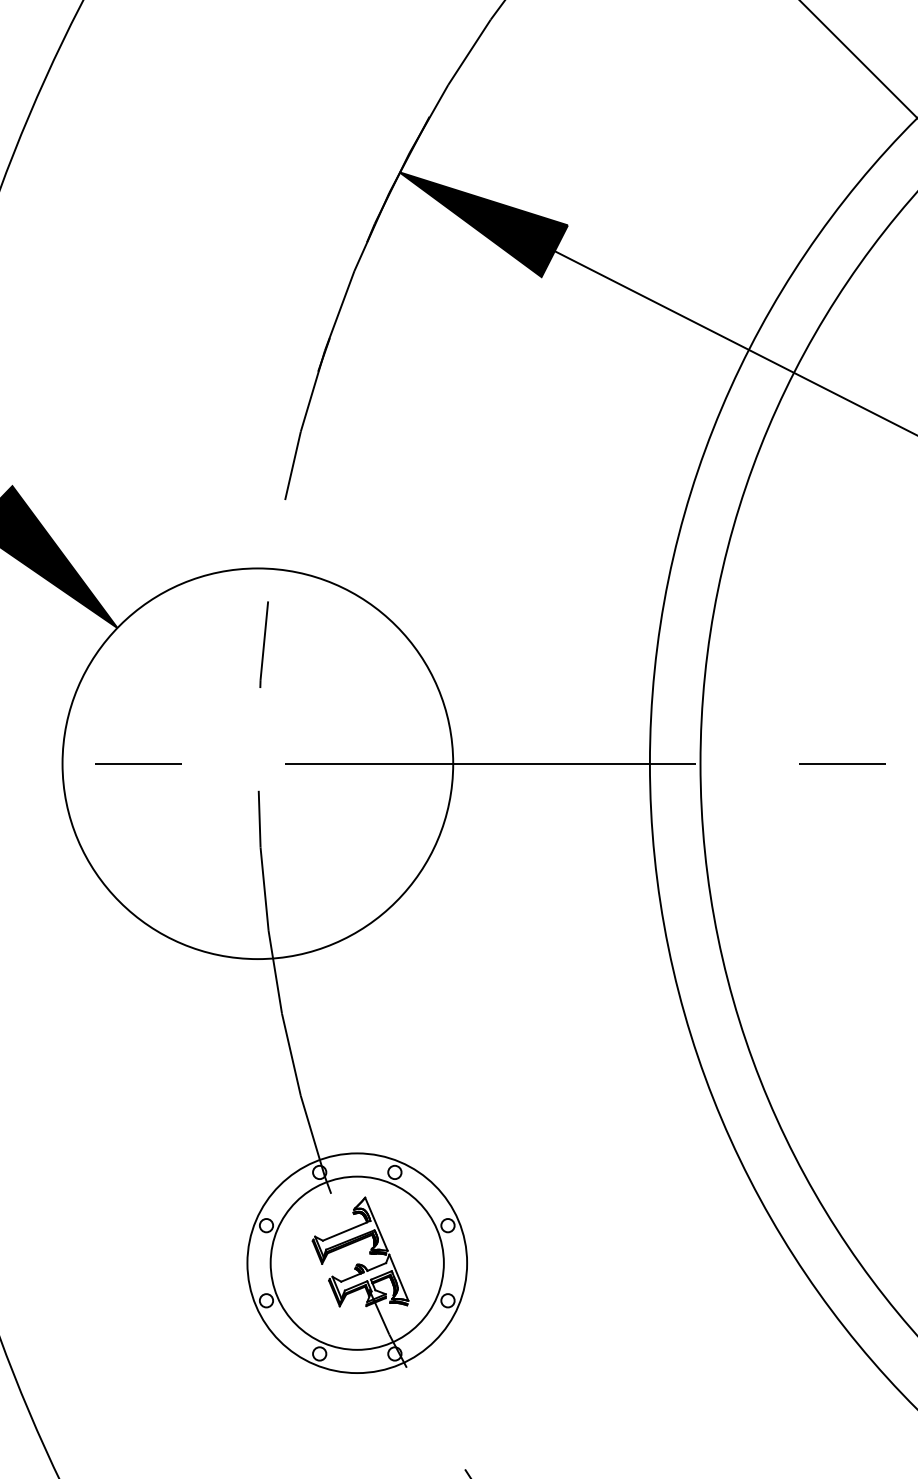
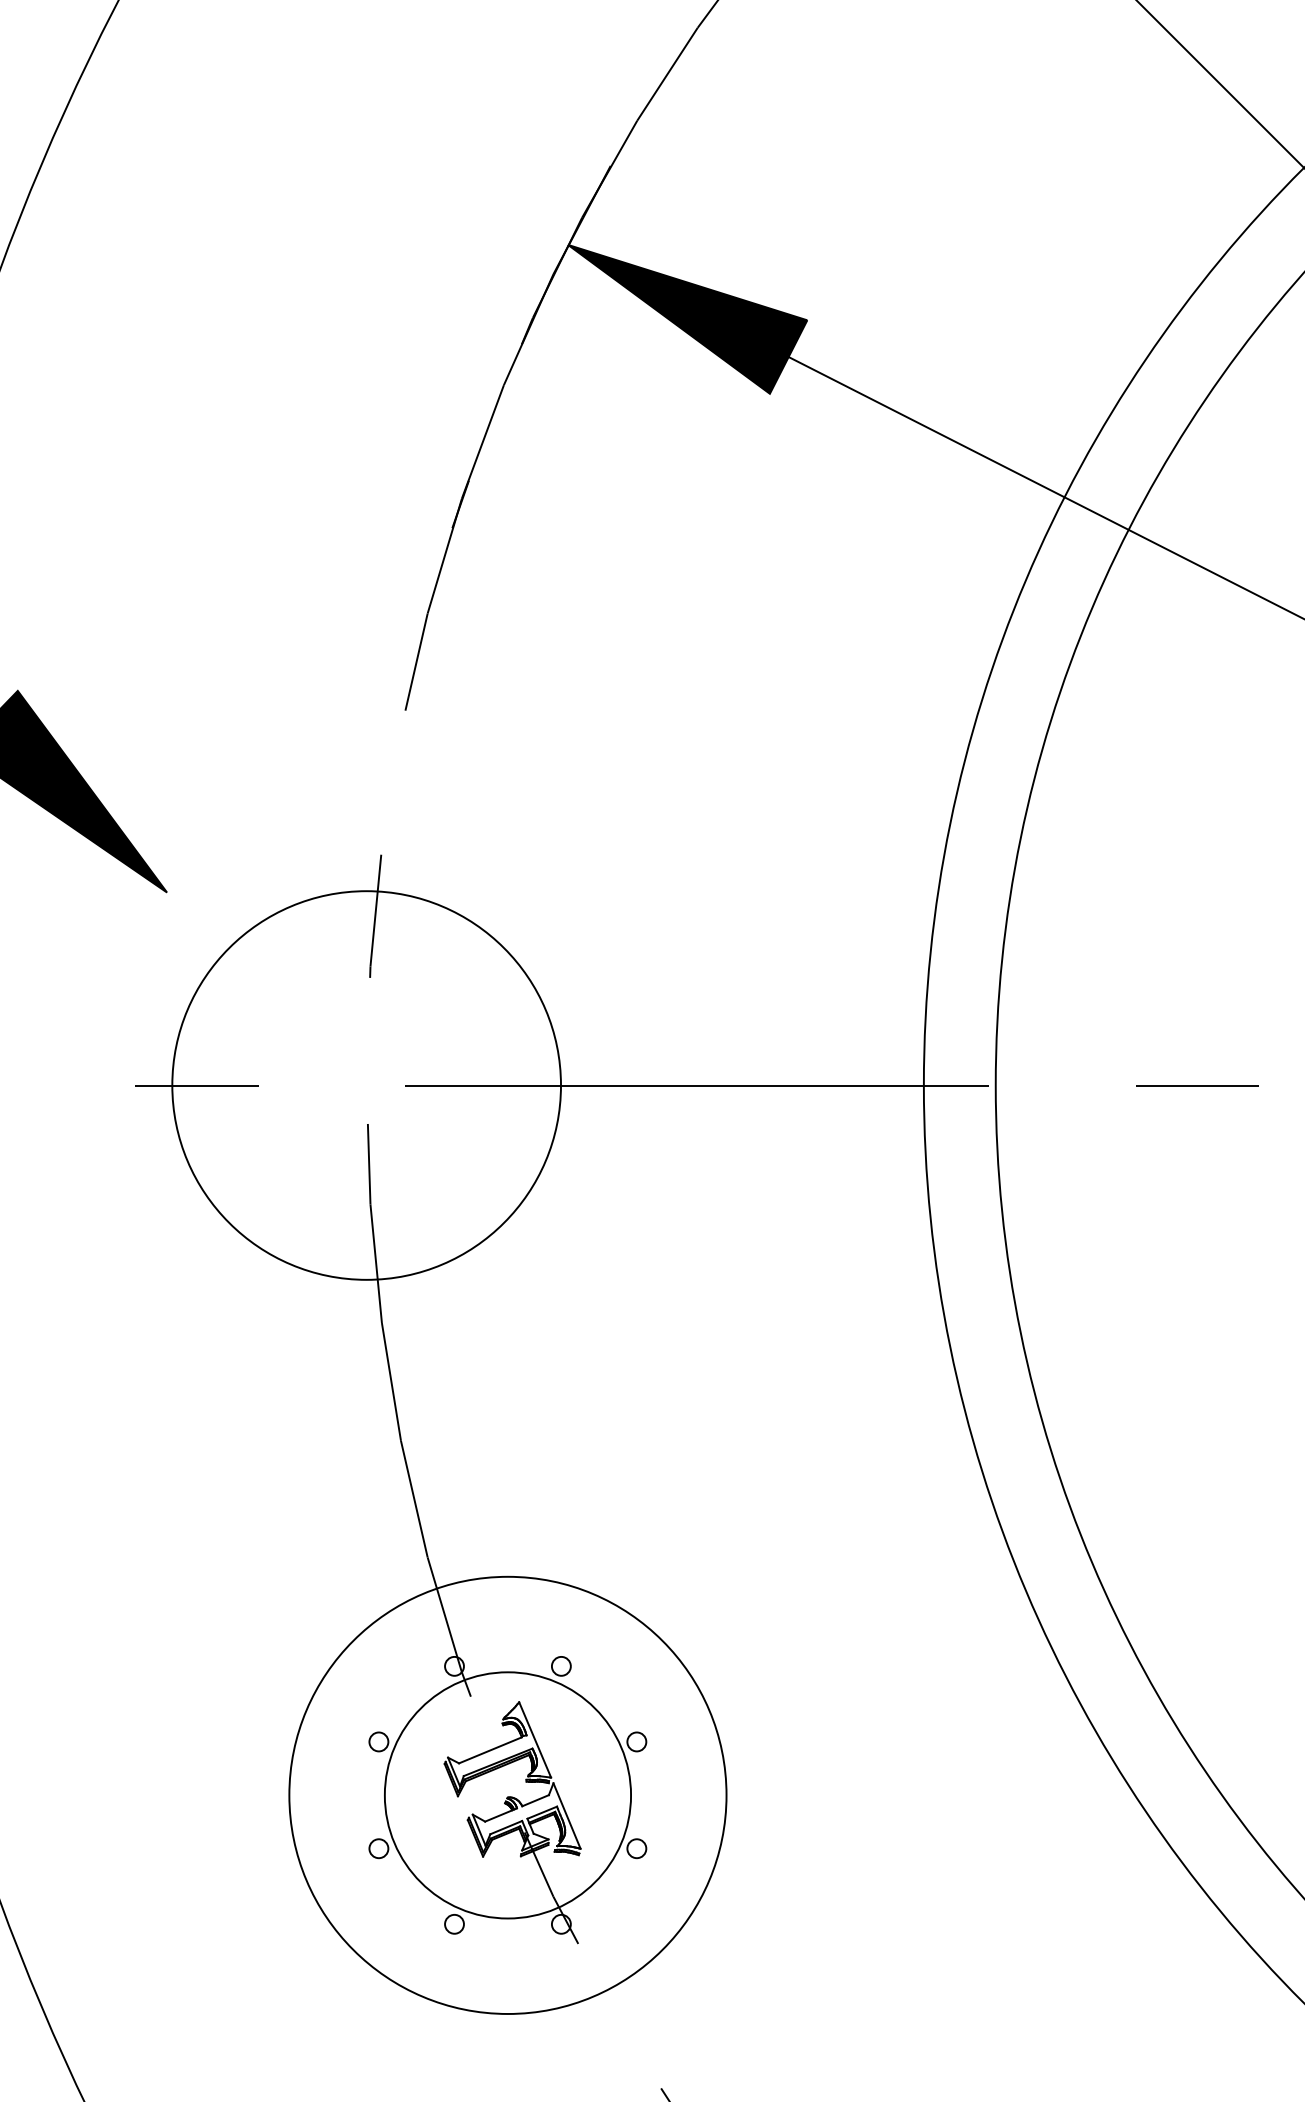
circle: (257, 763) -> (366, 1085), size x0.7
circle: (356, 1263) -> (507, 1795), size x1.4

